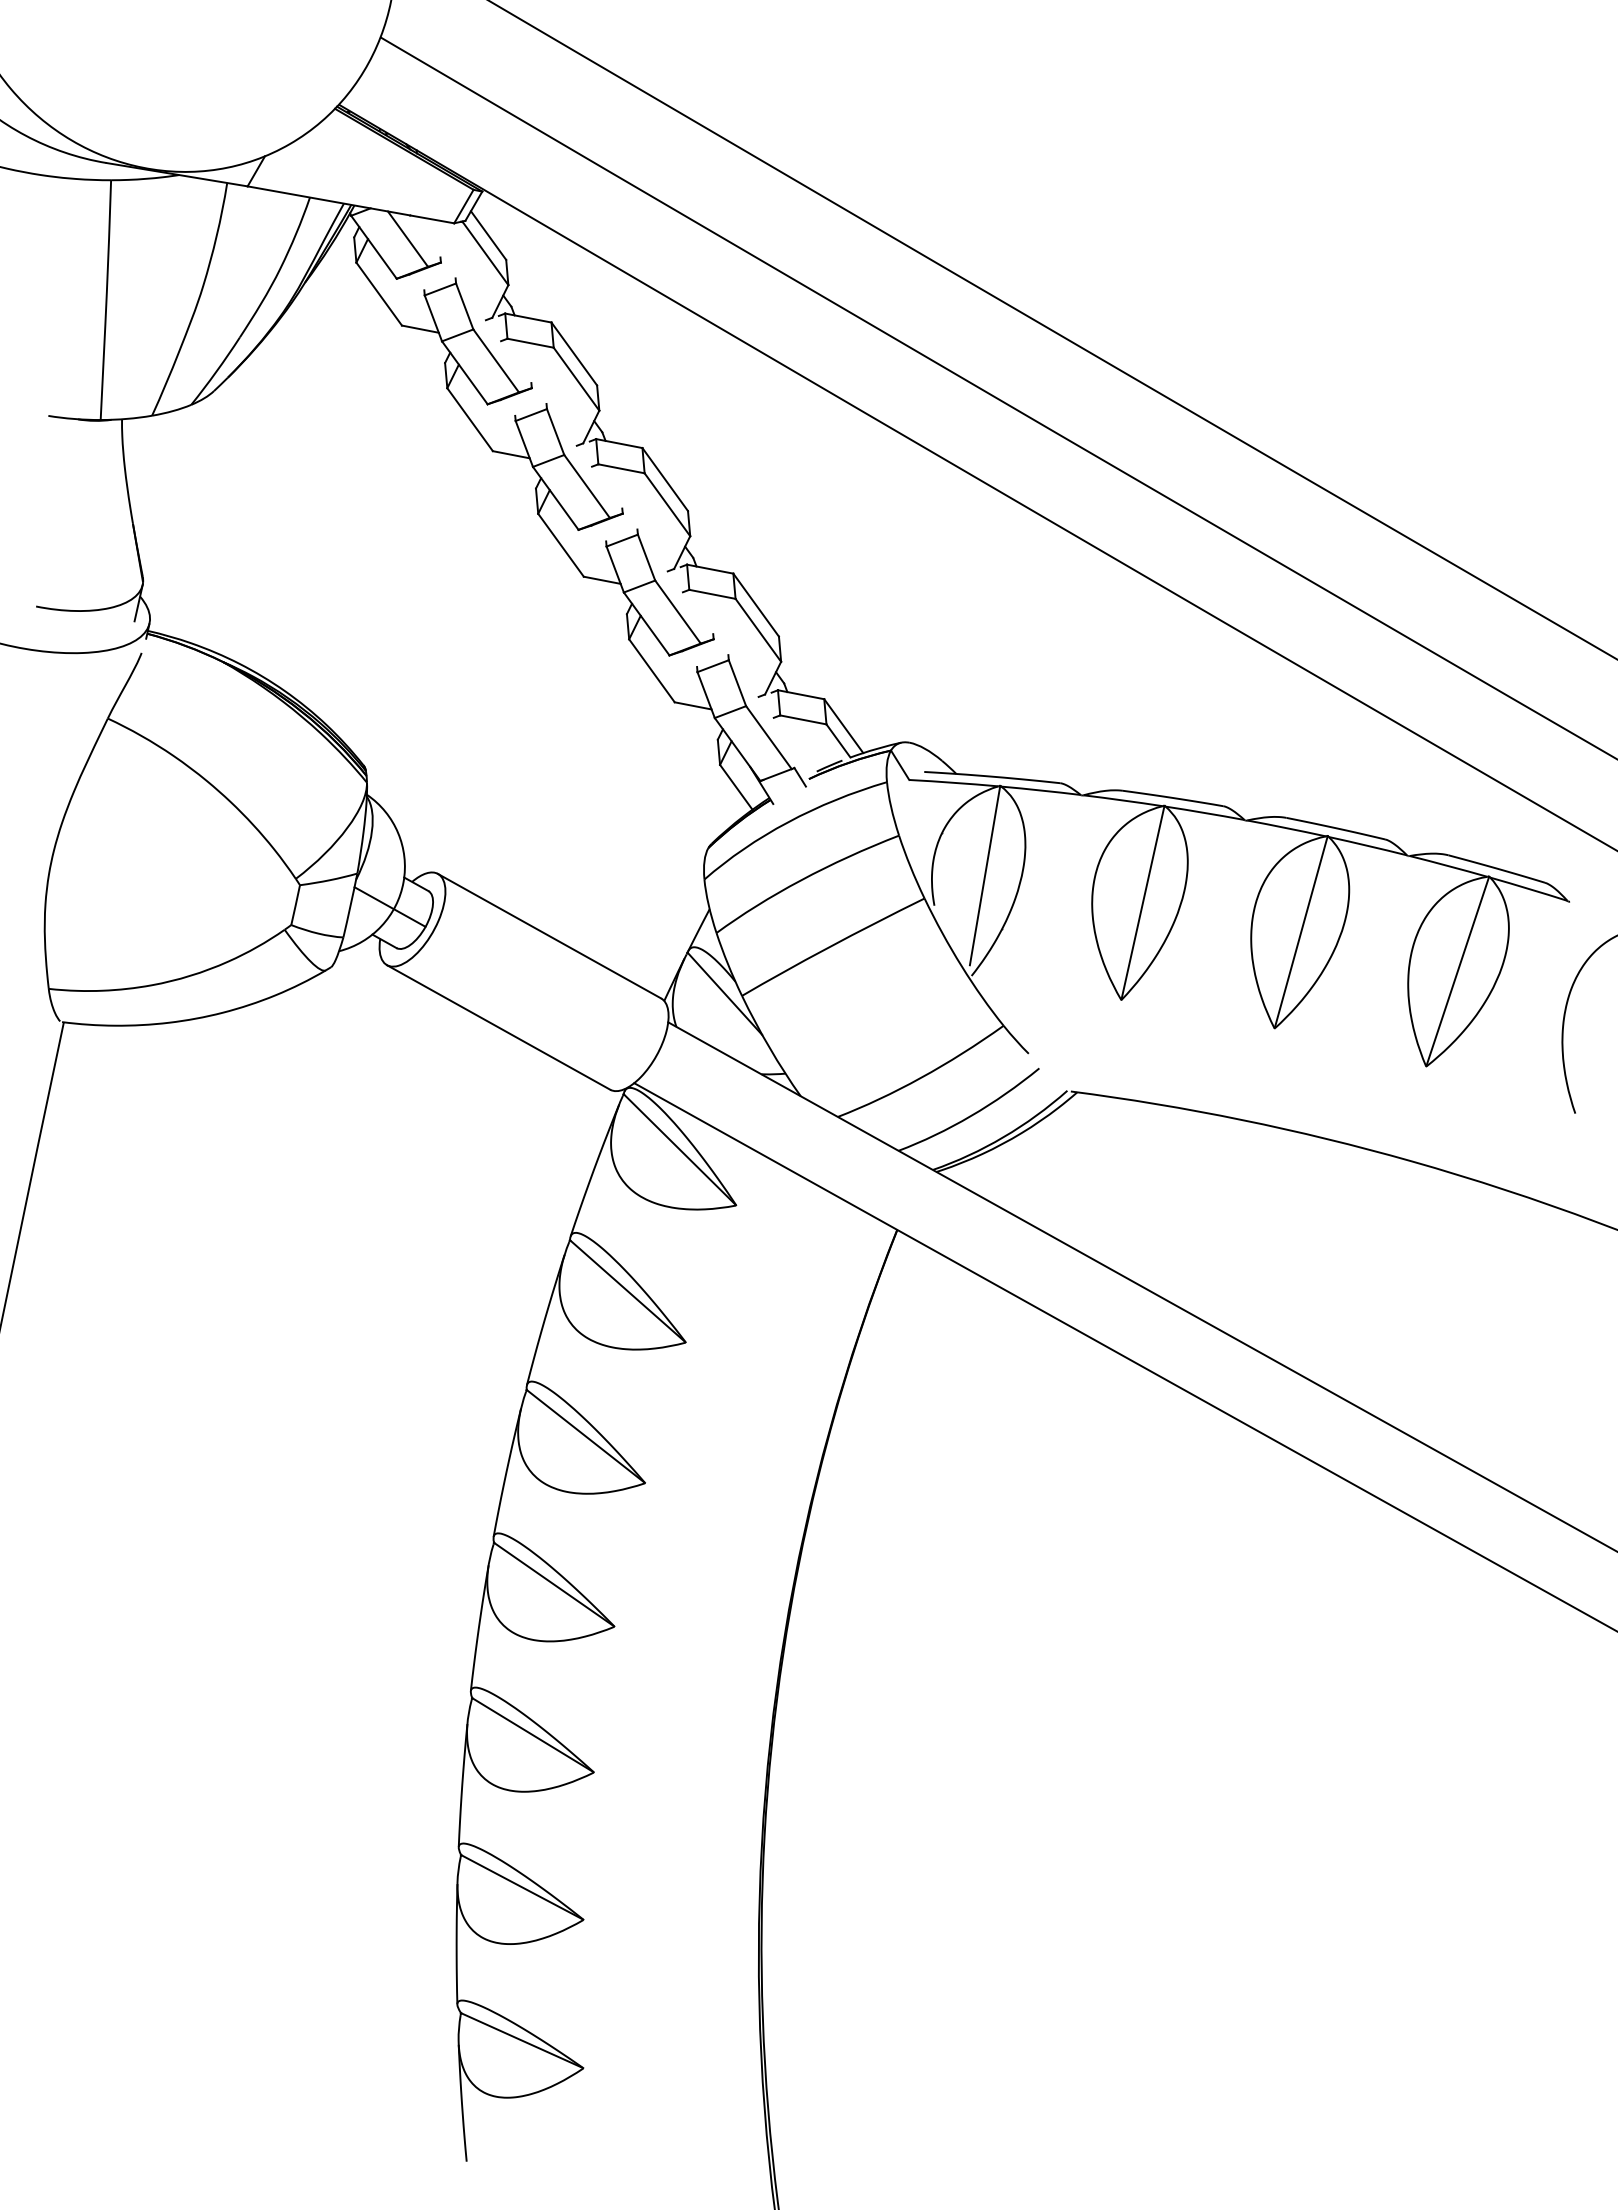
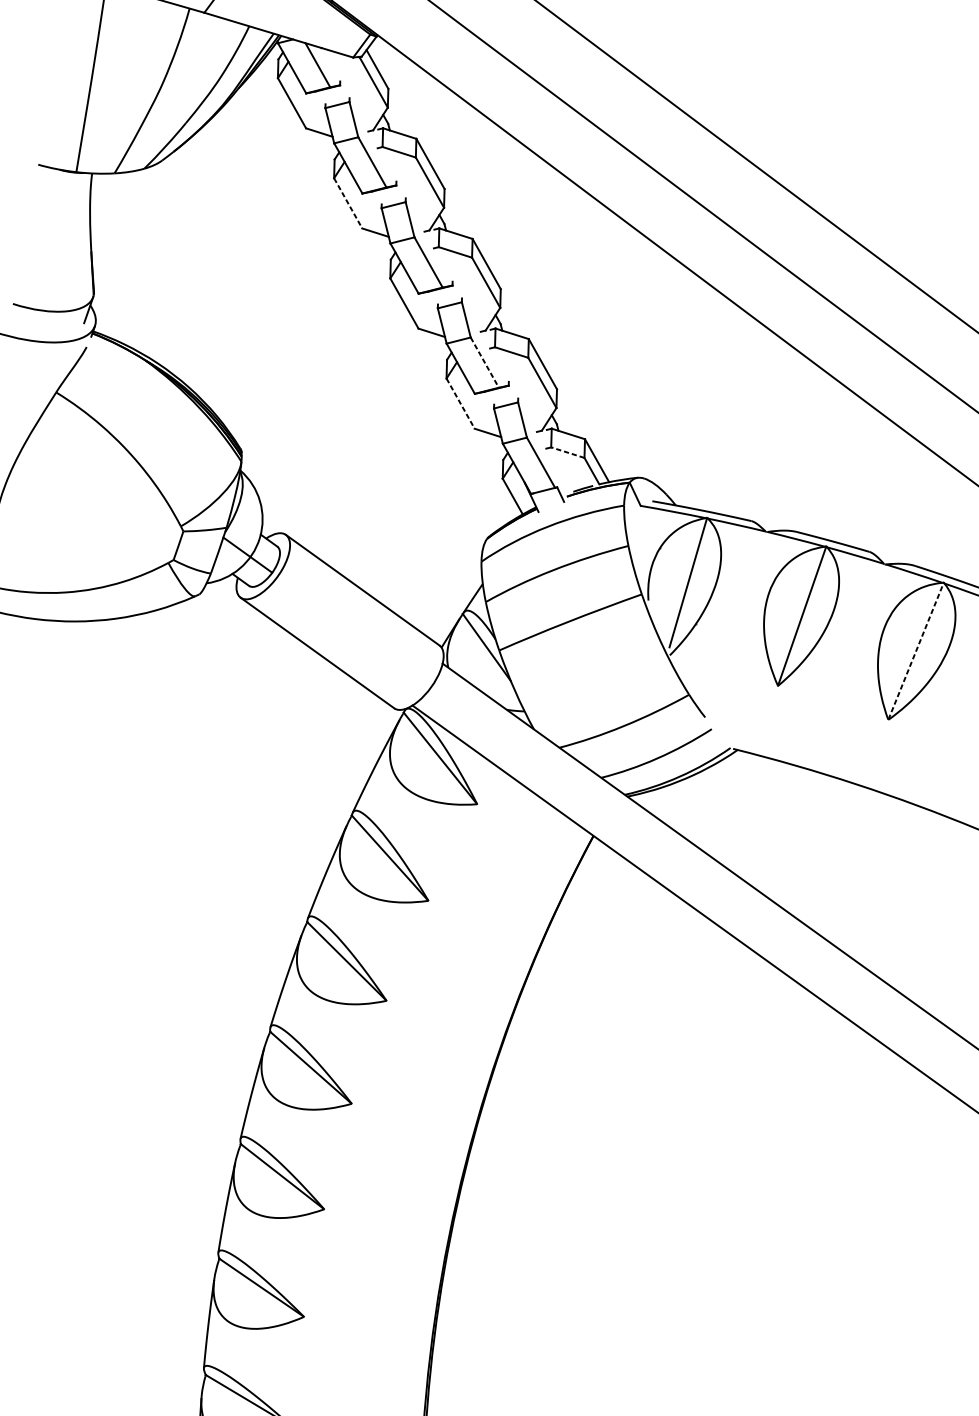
line: (470, 419) -> (348, 203), solid -> dashed
line: (677, 612) -> (484, 362), solid -> dashed
line: (651, 670) -> (460, 403), solid -> dashed
line: (803, 719) -> (568, 452), solid -> dashed
line: (1301, 932) -> (916, 651), solid -> dashed

